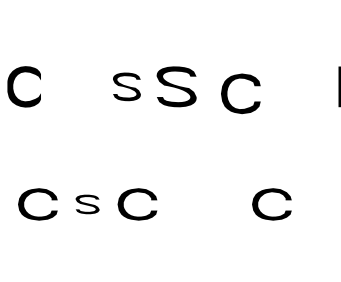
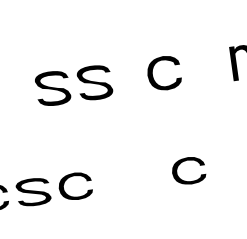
part: (126, 86) -> (52, 88), size x1.43
part: (228, 88) -> (153, 70), moved
part: (87, 204) -> (33, 192), size x1.67

